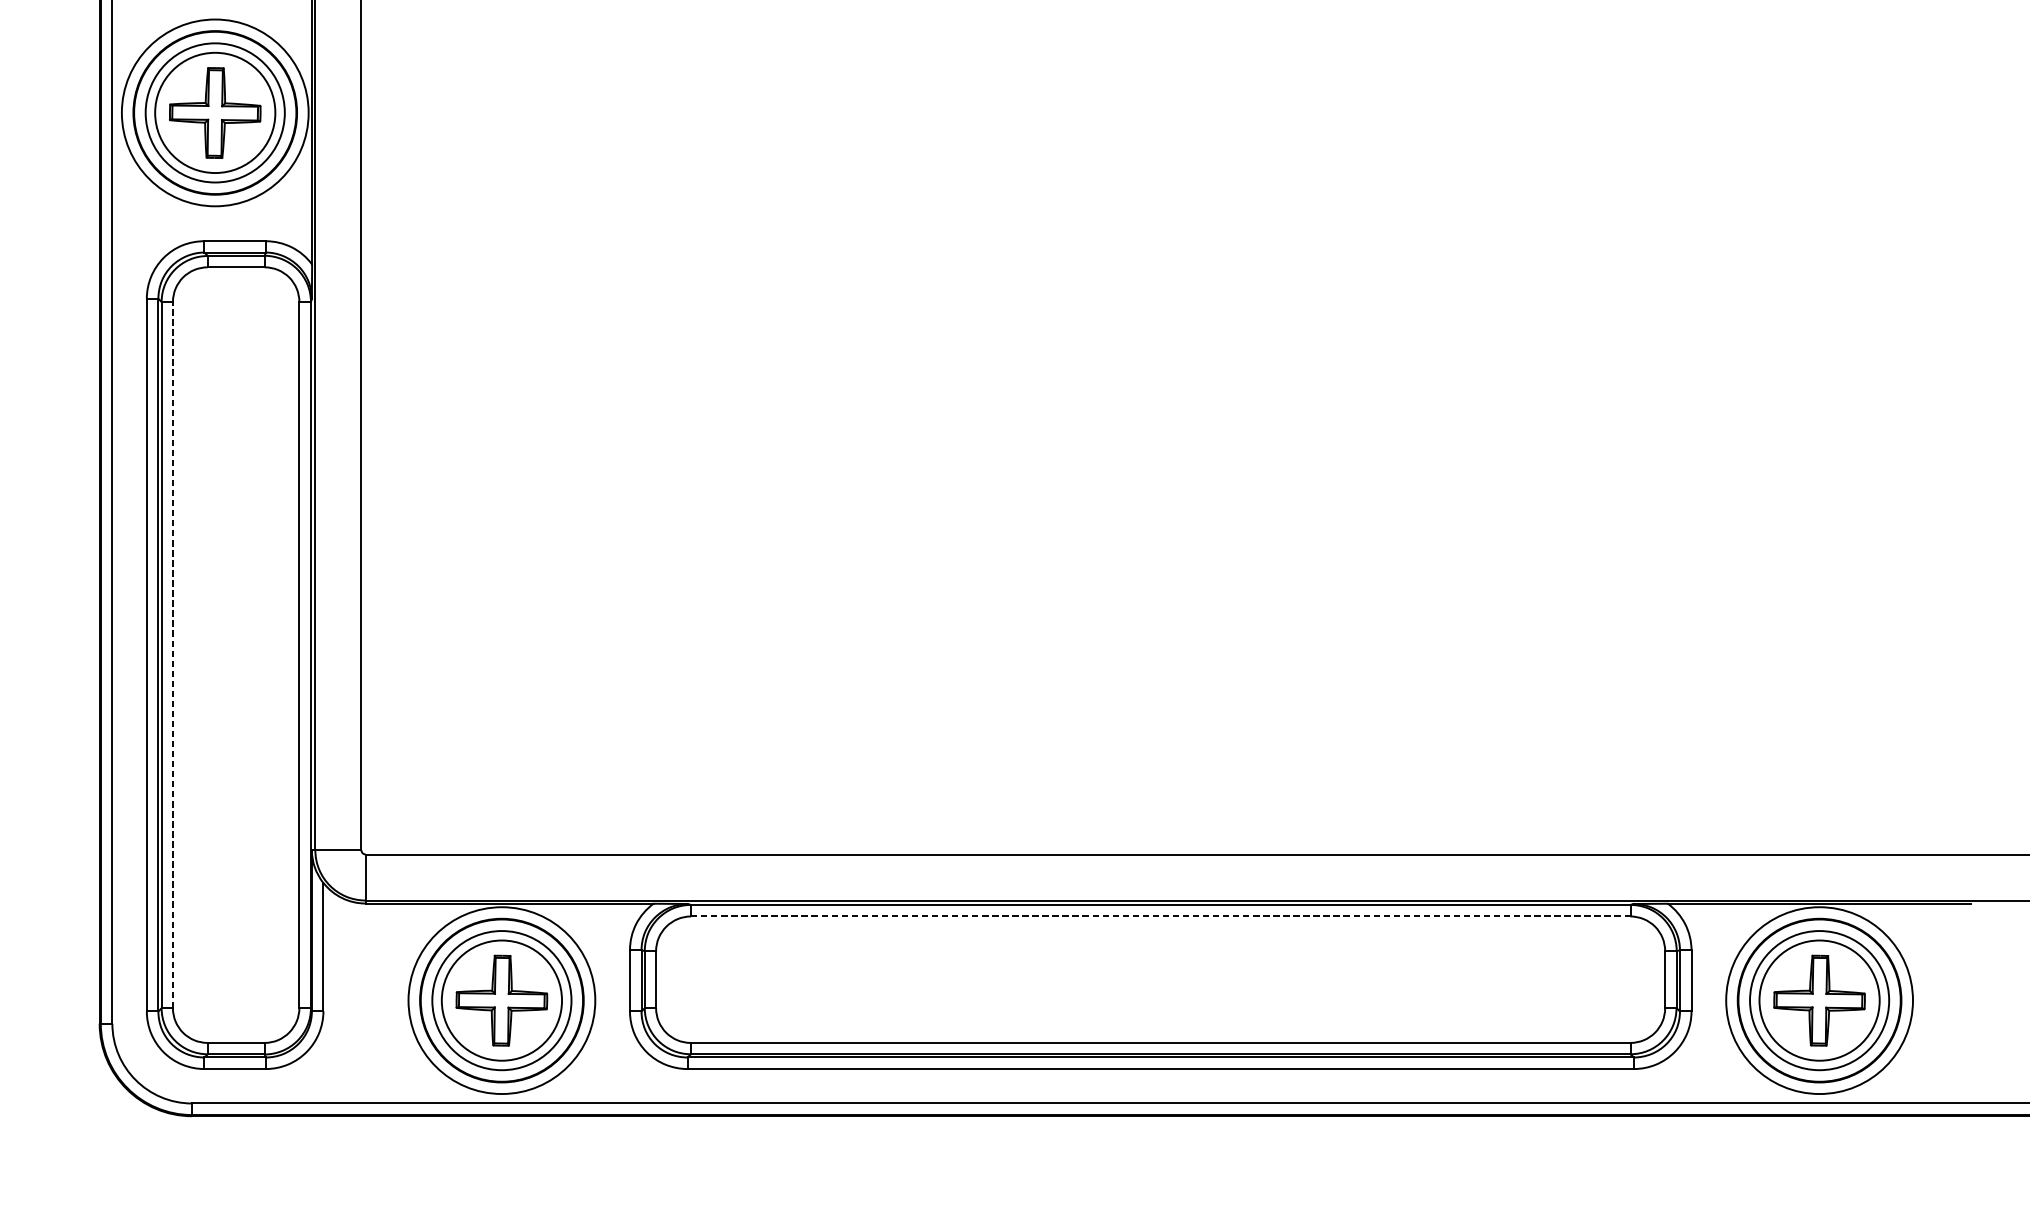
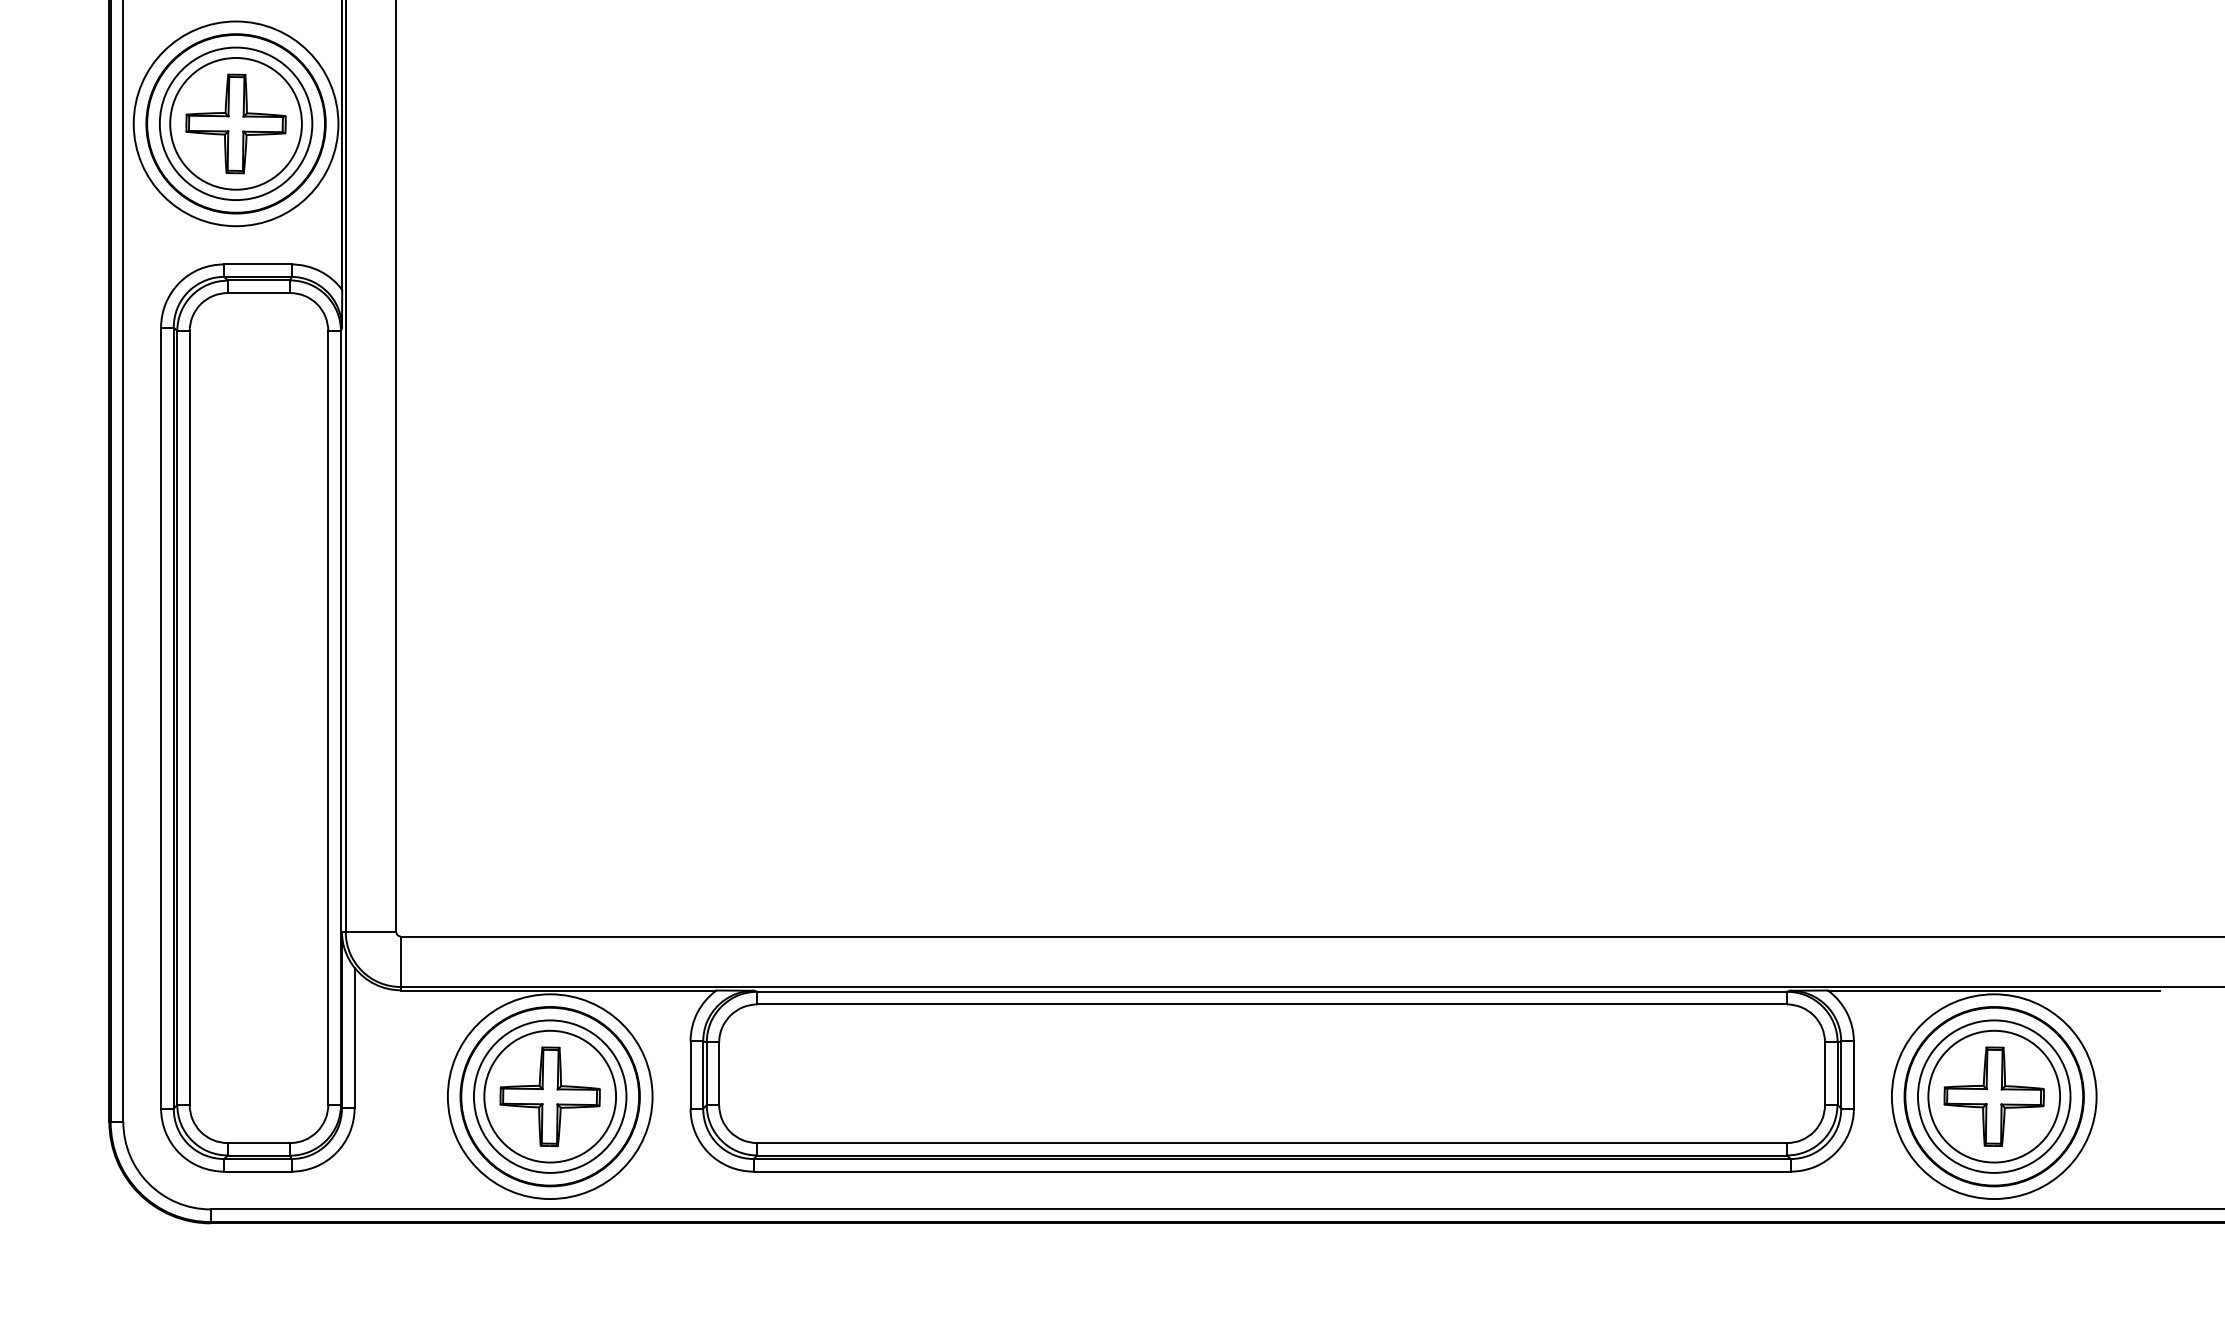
line: (172, 655) -> (189, 718), dashed -> solid
line: (1161, 916) -> (1272, 1004), dashed -> solid

